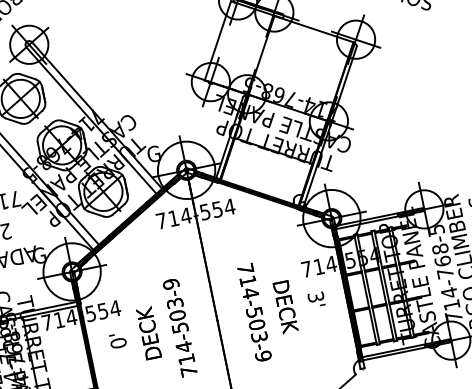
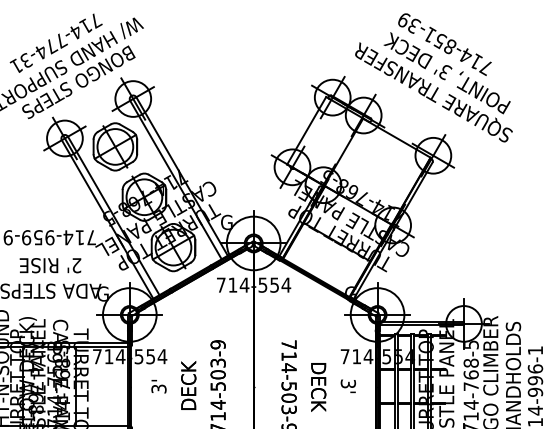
text: (118, 342) -> (158, 388), 0' -> 3'

